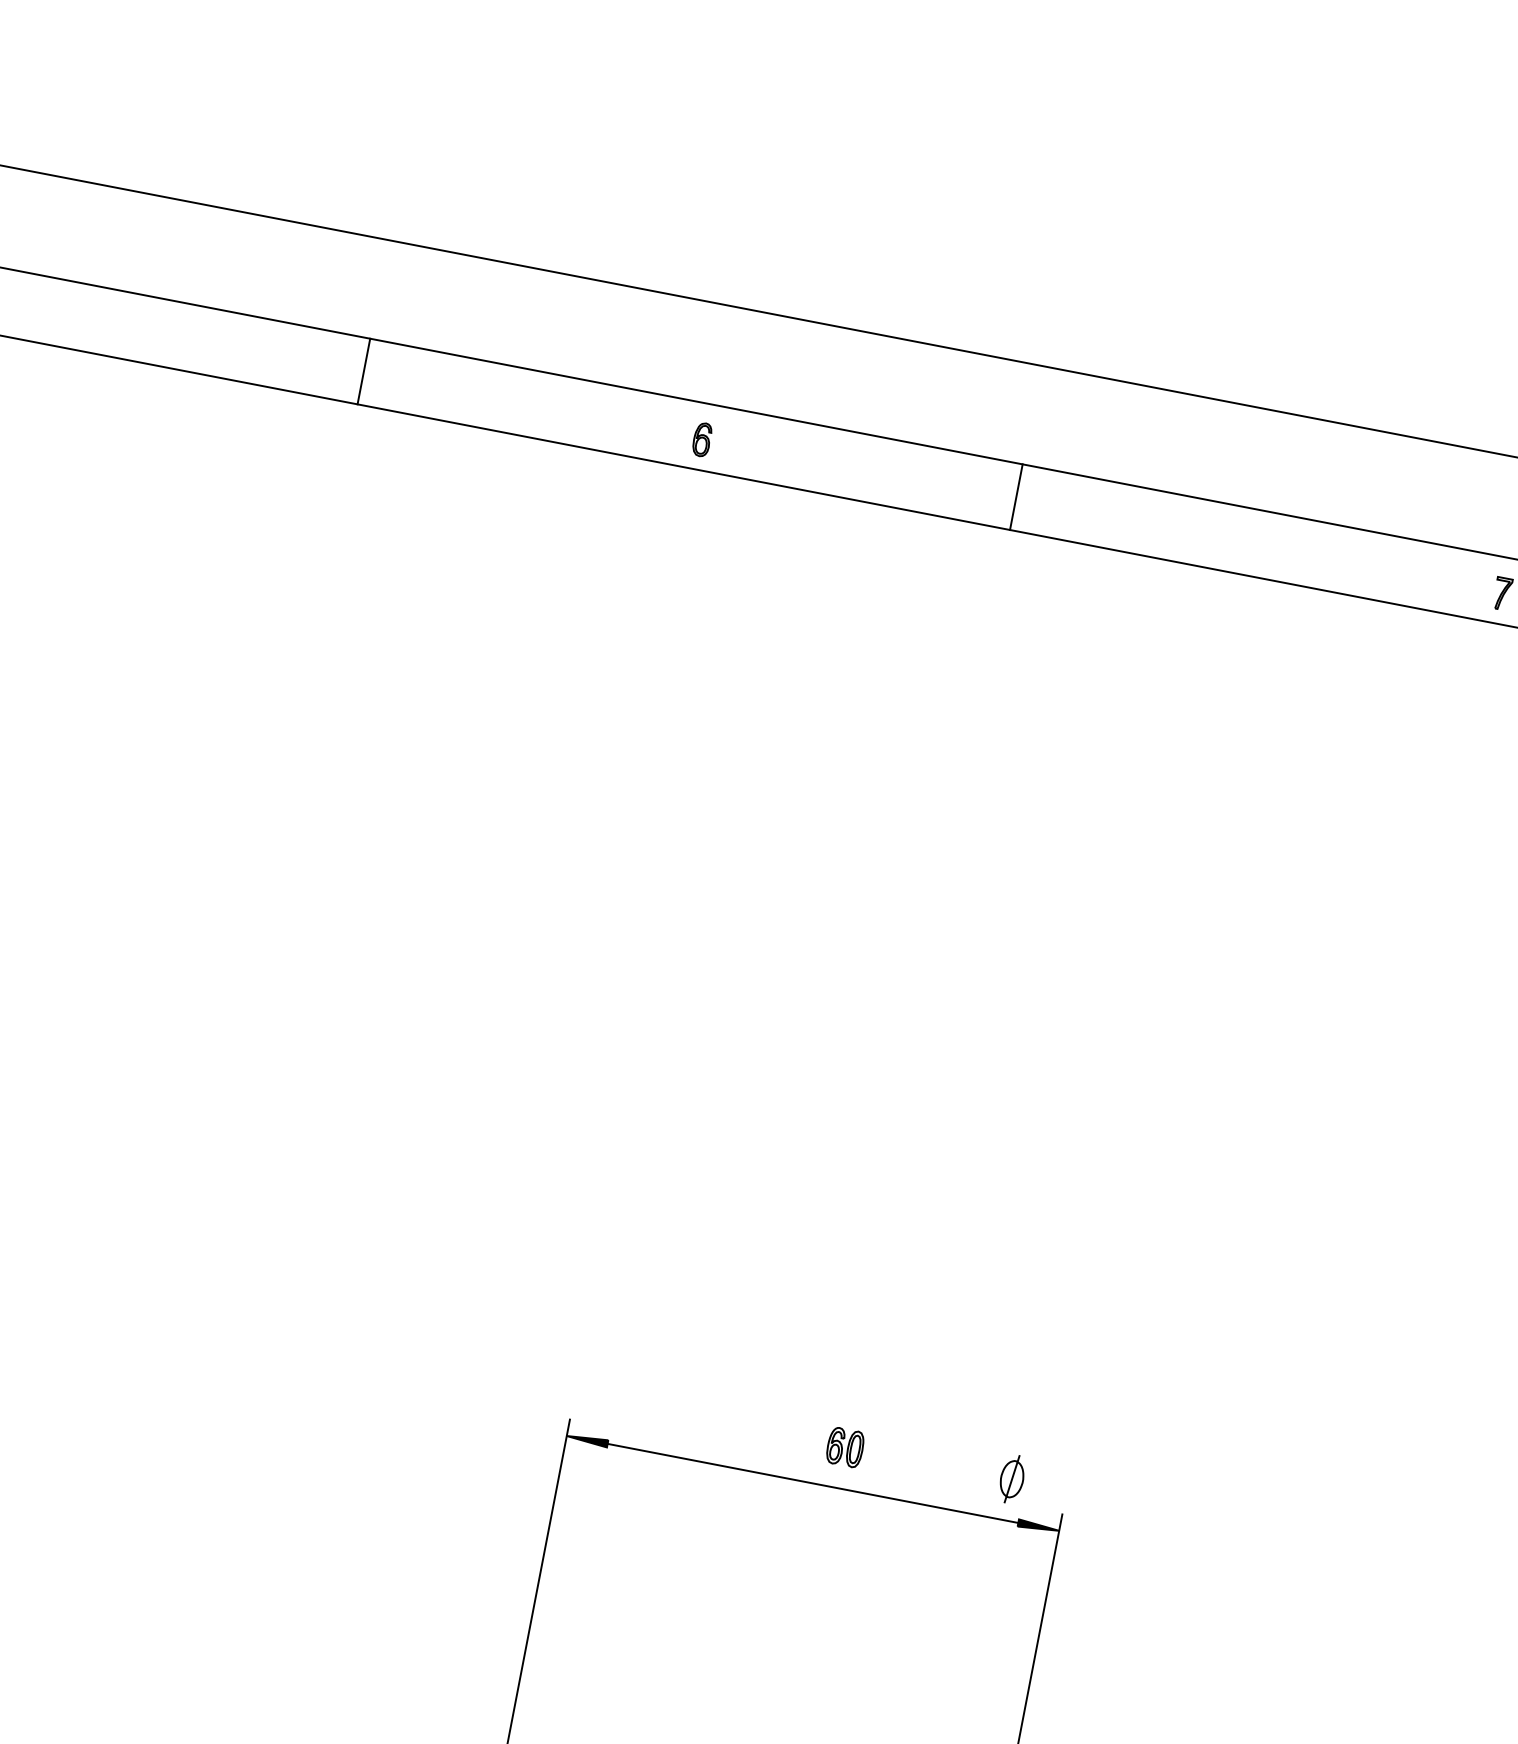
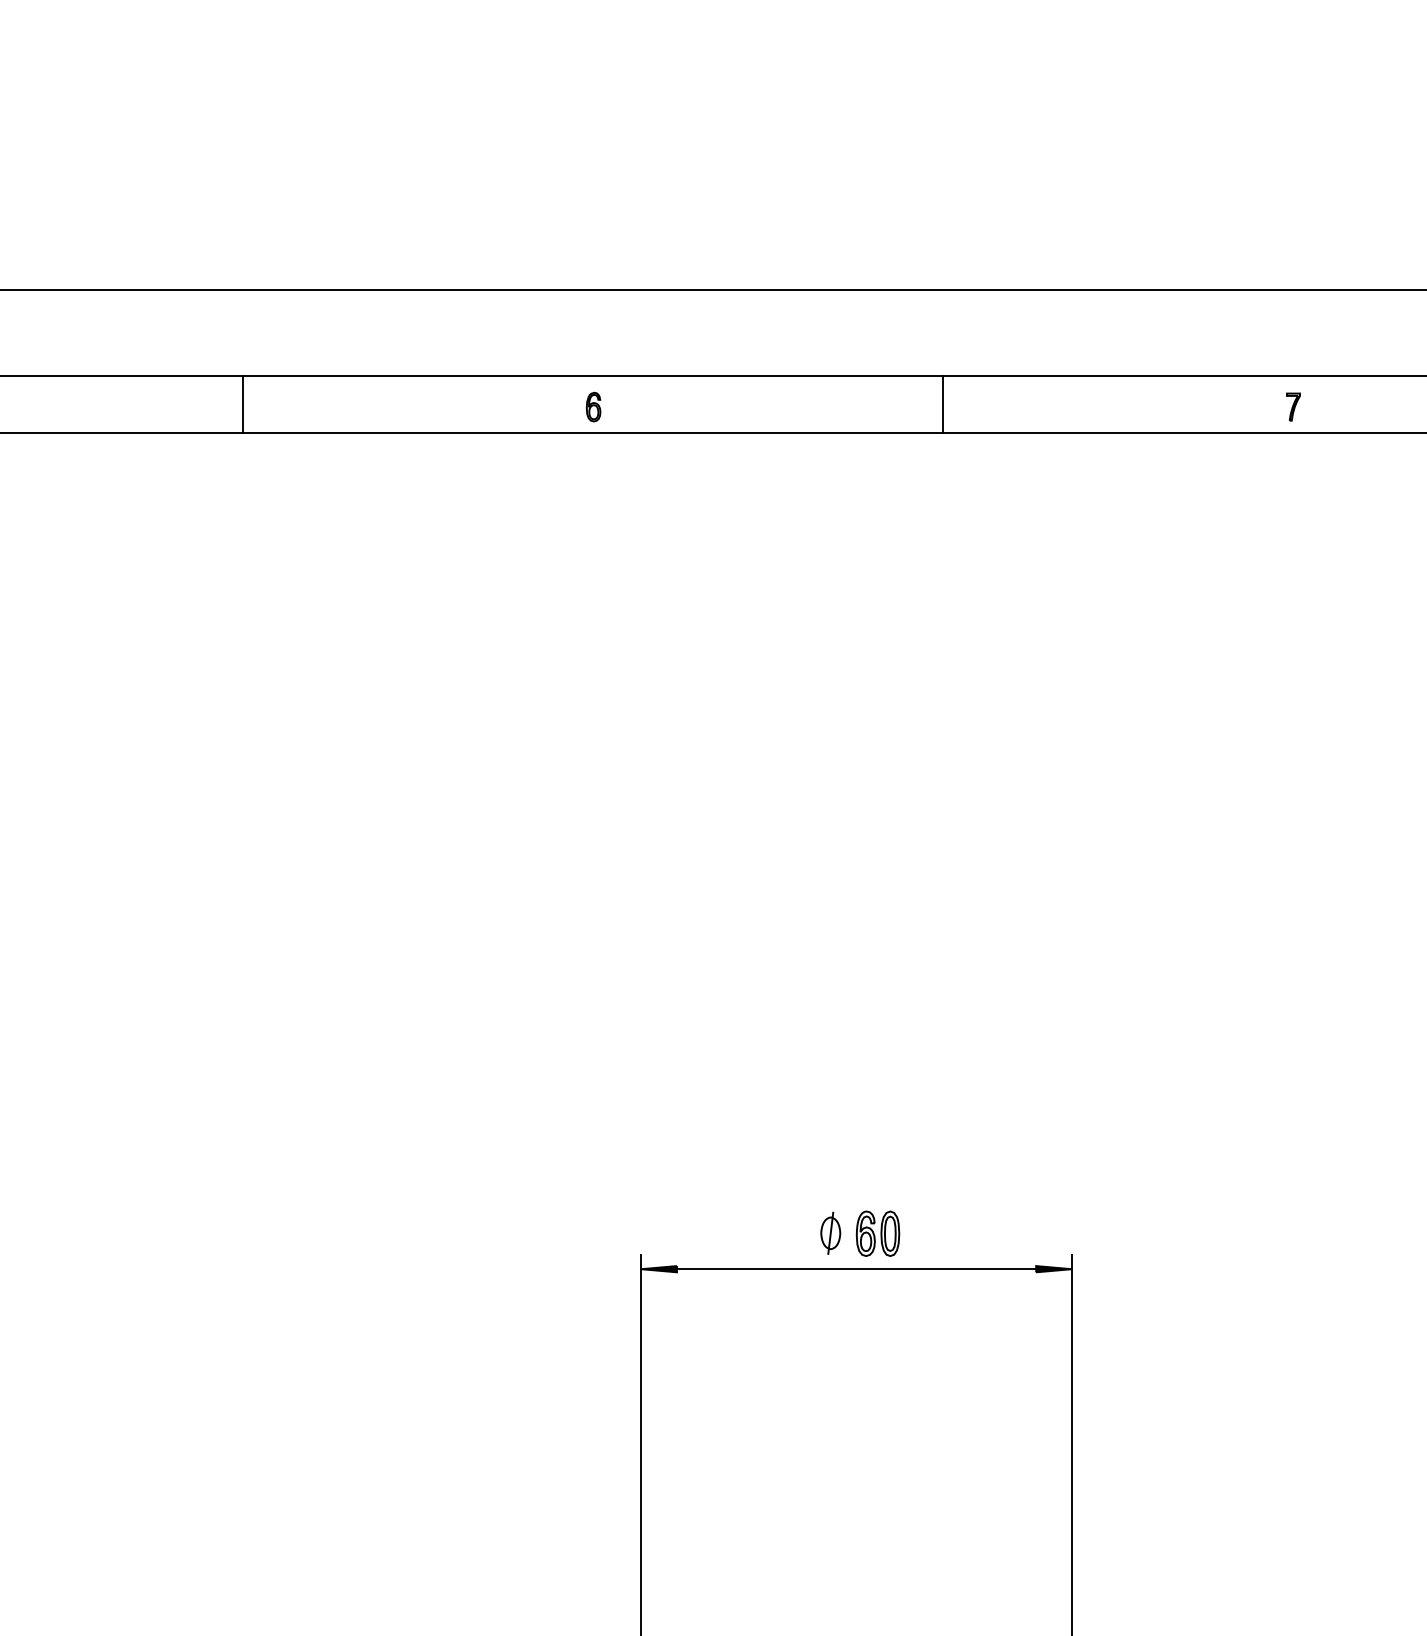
line: (364, 371) -> (243, 404), moved
line: (1015, 497) -> (942, 404), moved
part: (844, 1447) -> (877, 1233), size x1.43
part: (1011, 1478) -> (830, 1232), moved

